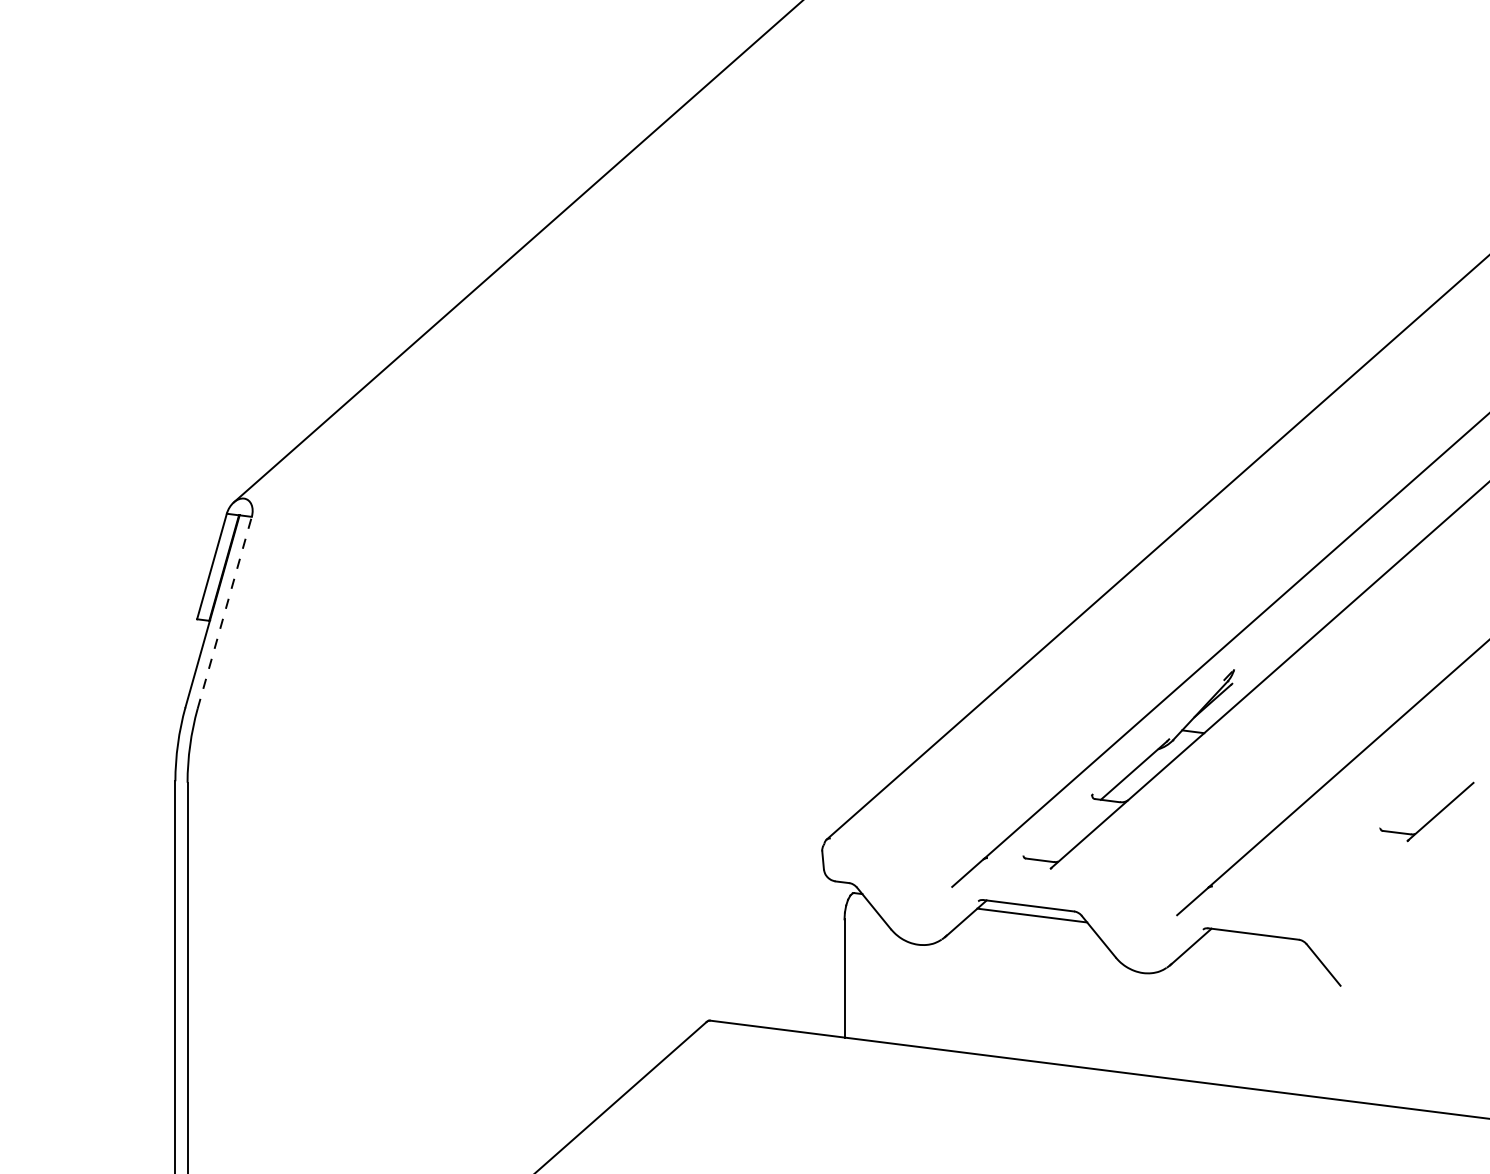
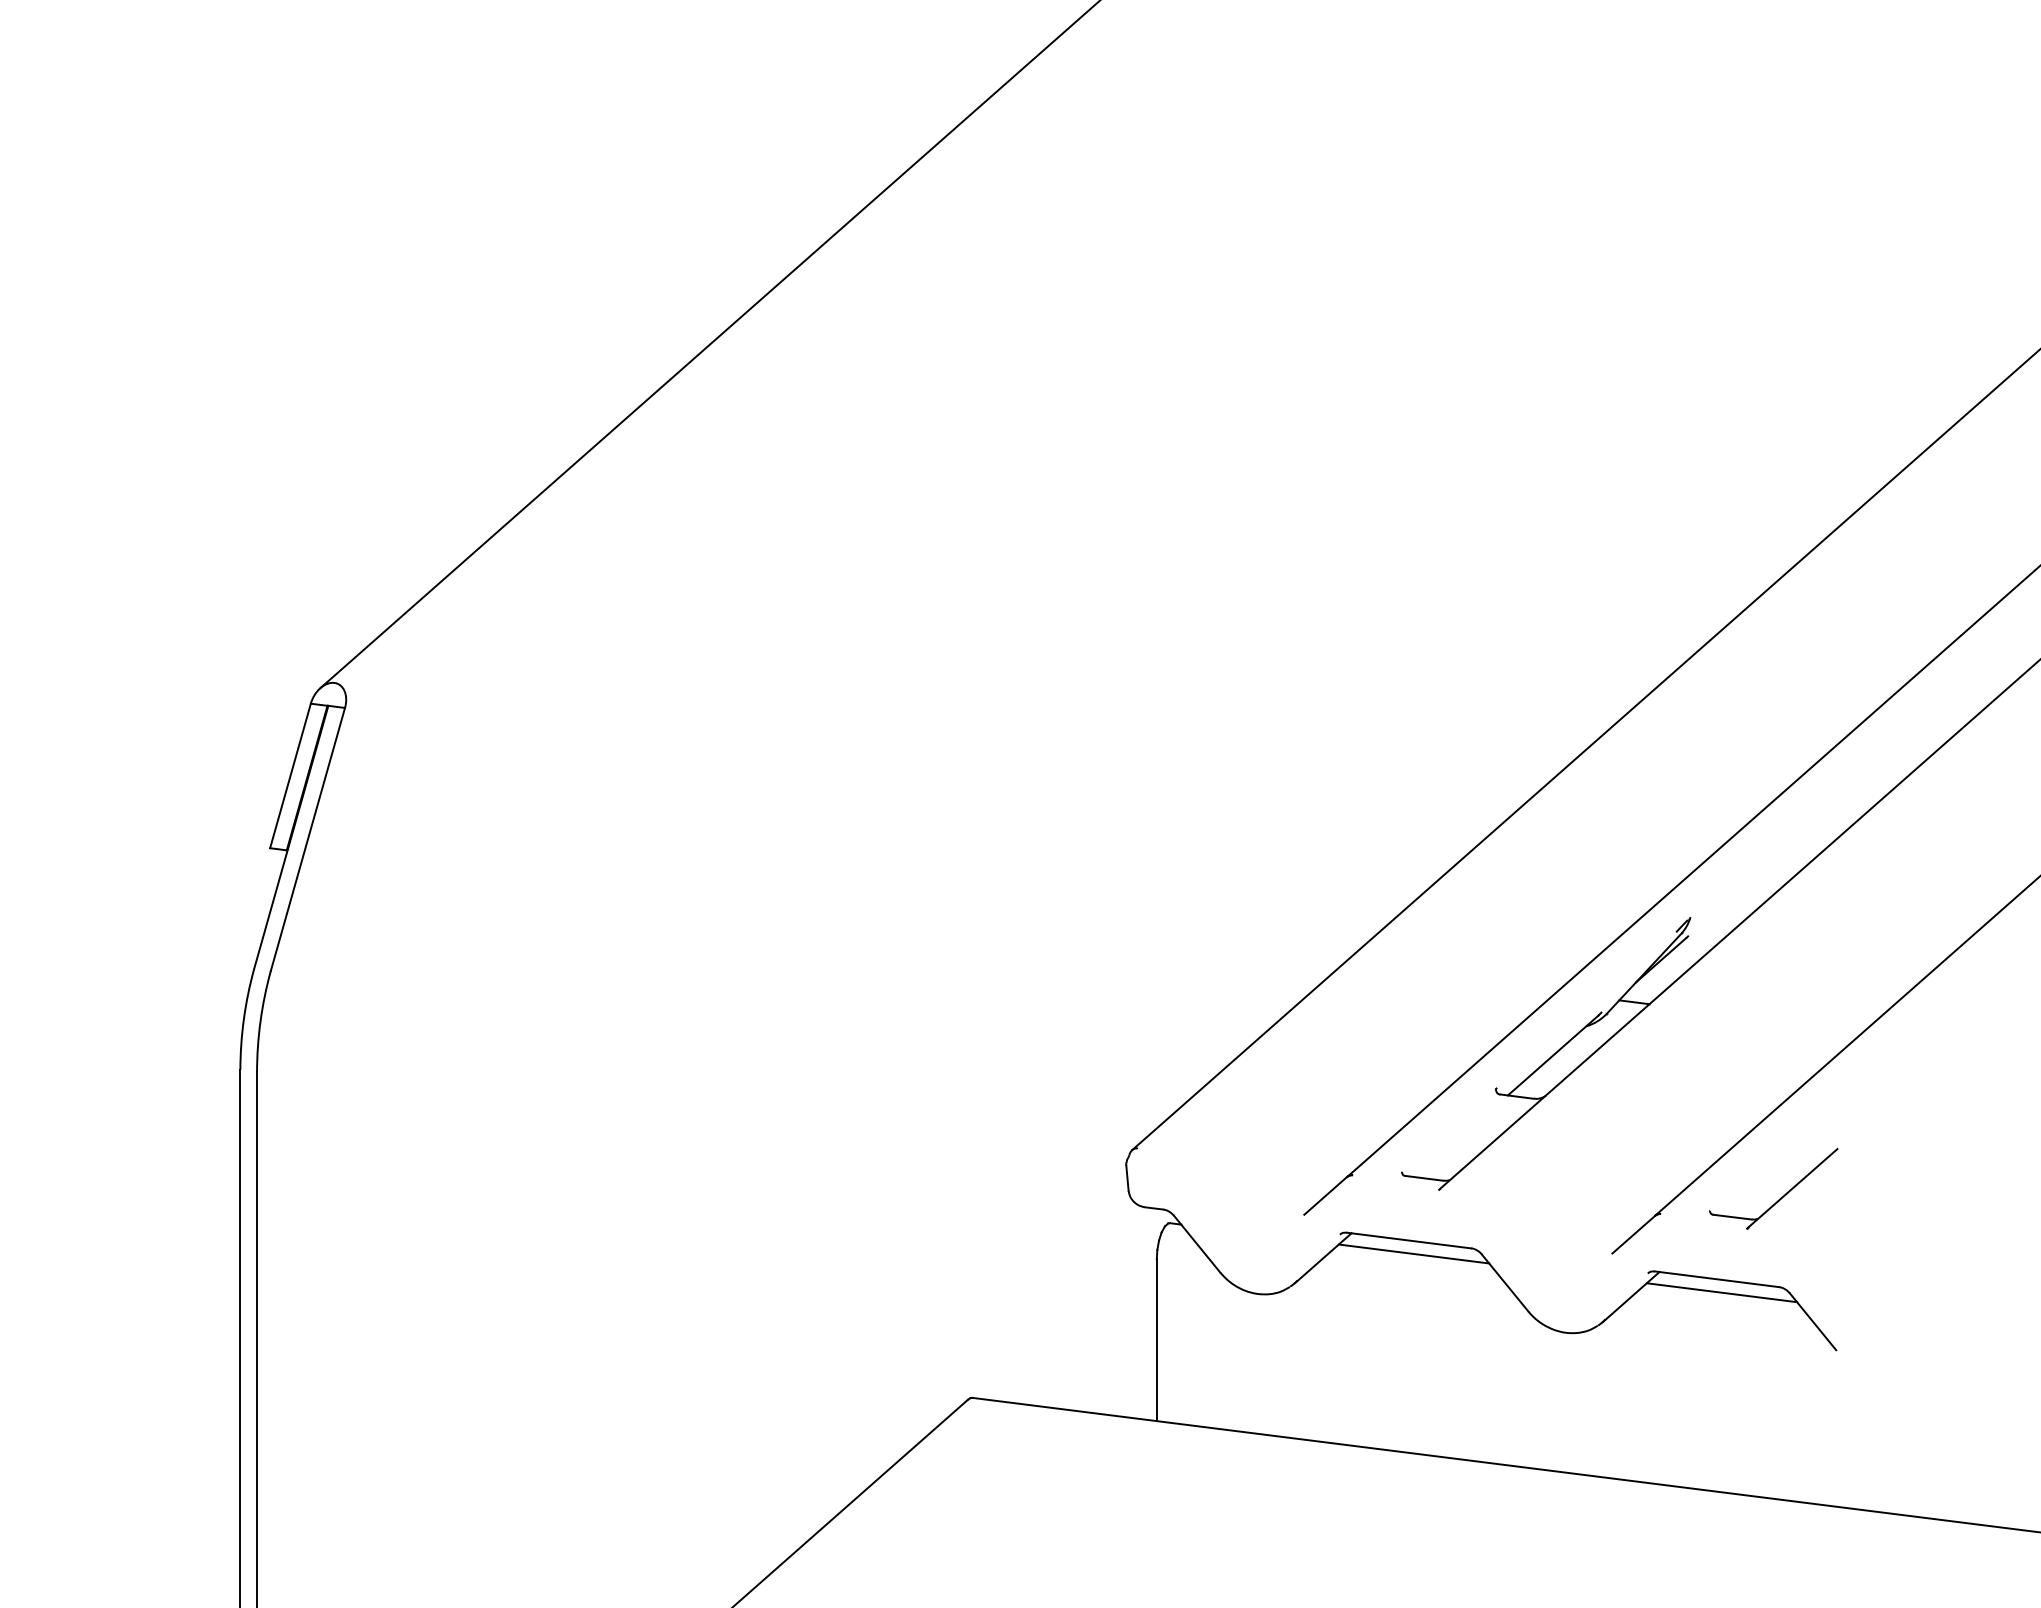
line: (224, 612) -> (307, 838), dashed -> solid
part: (1432, 817) -> (1781, 1196), moved
line: (1257, 943) -> (1722, 1292), added

